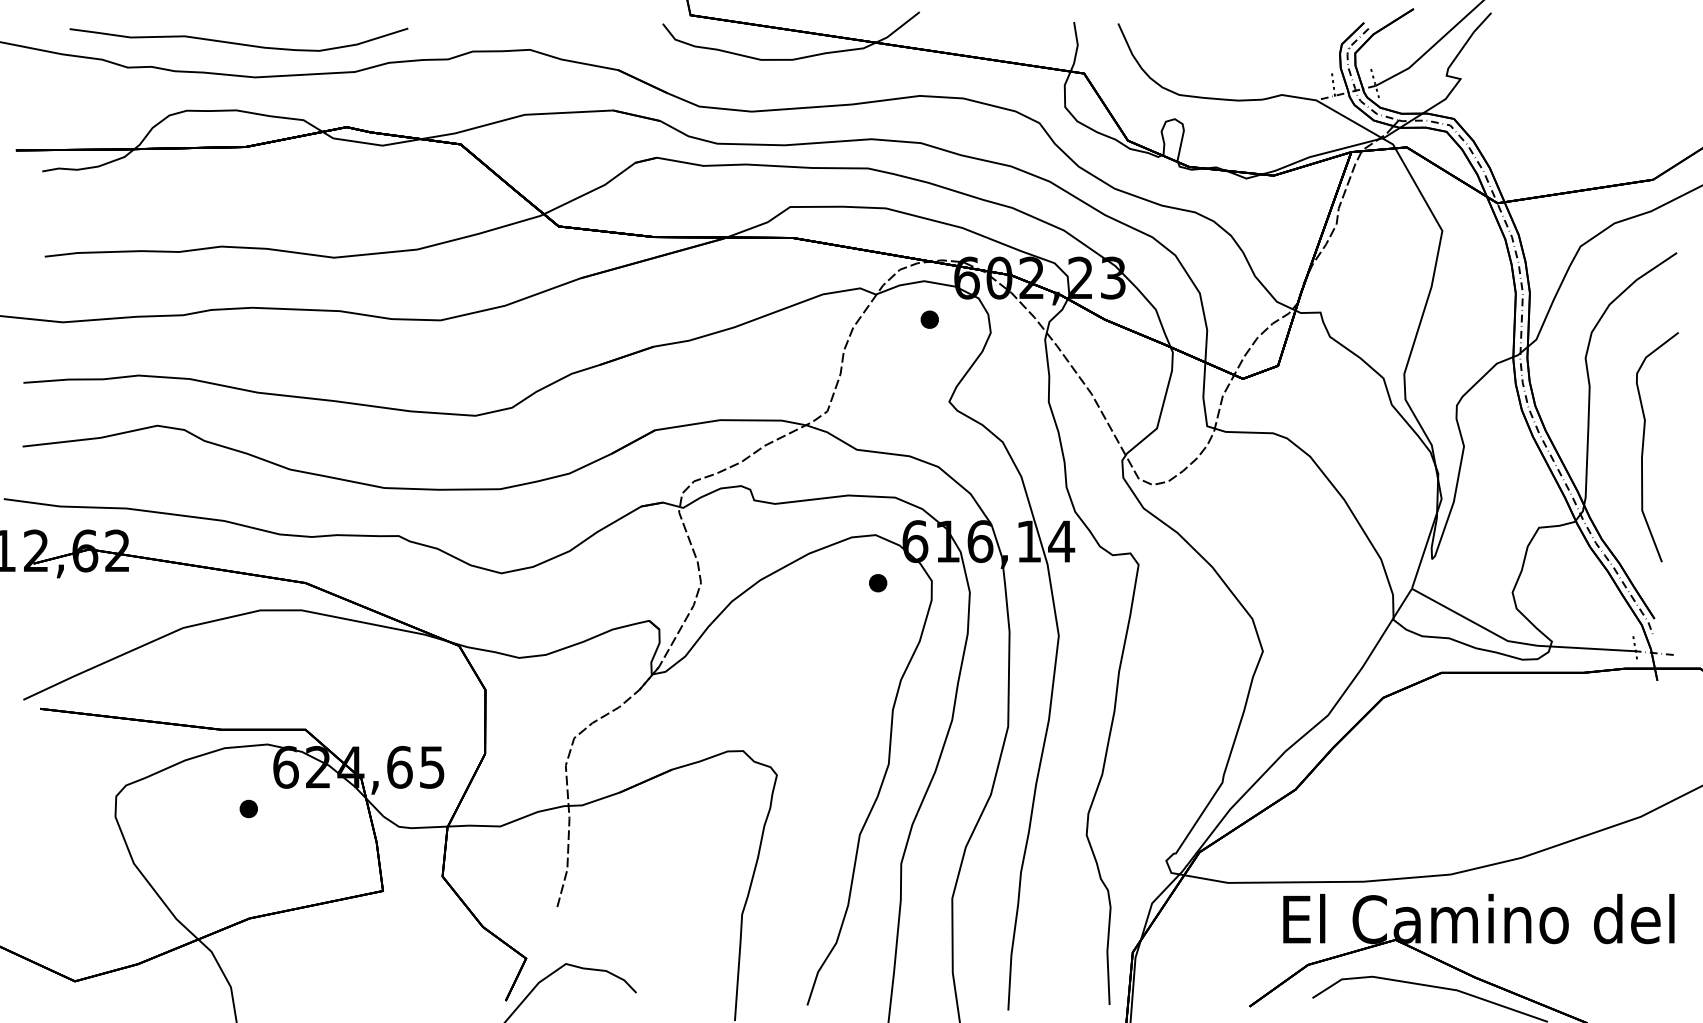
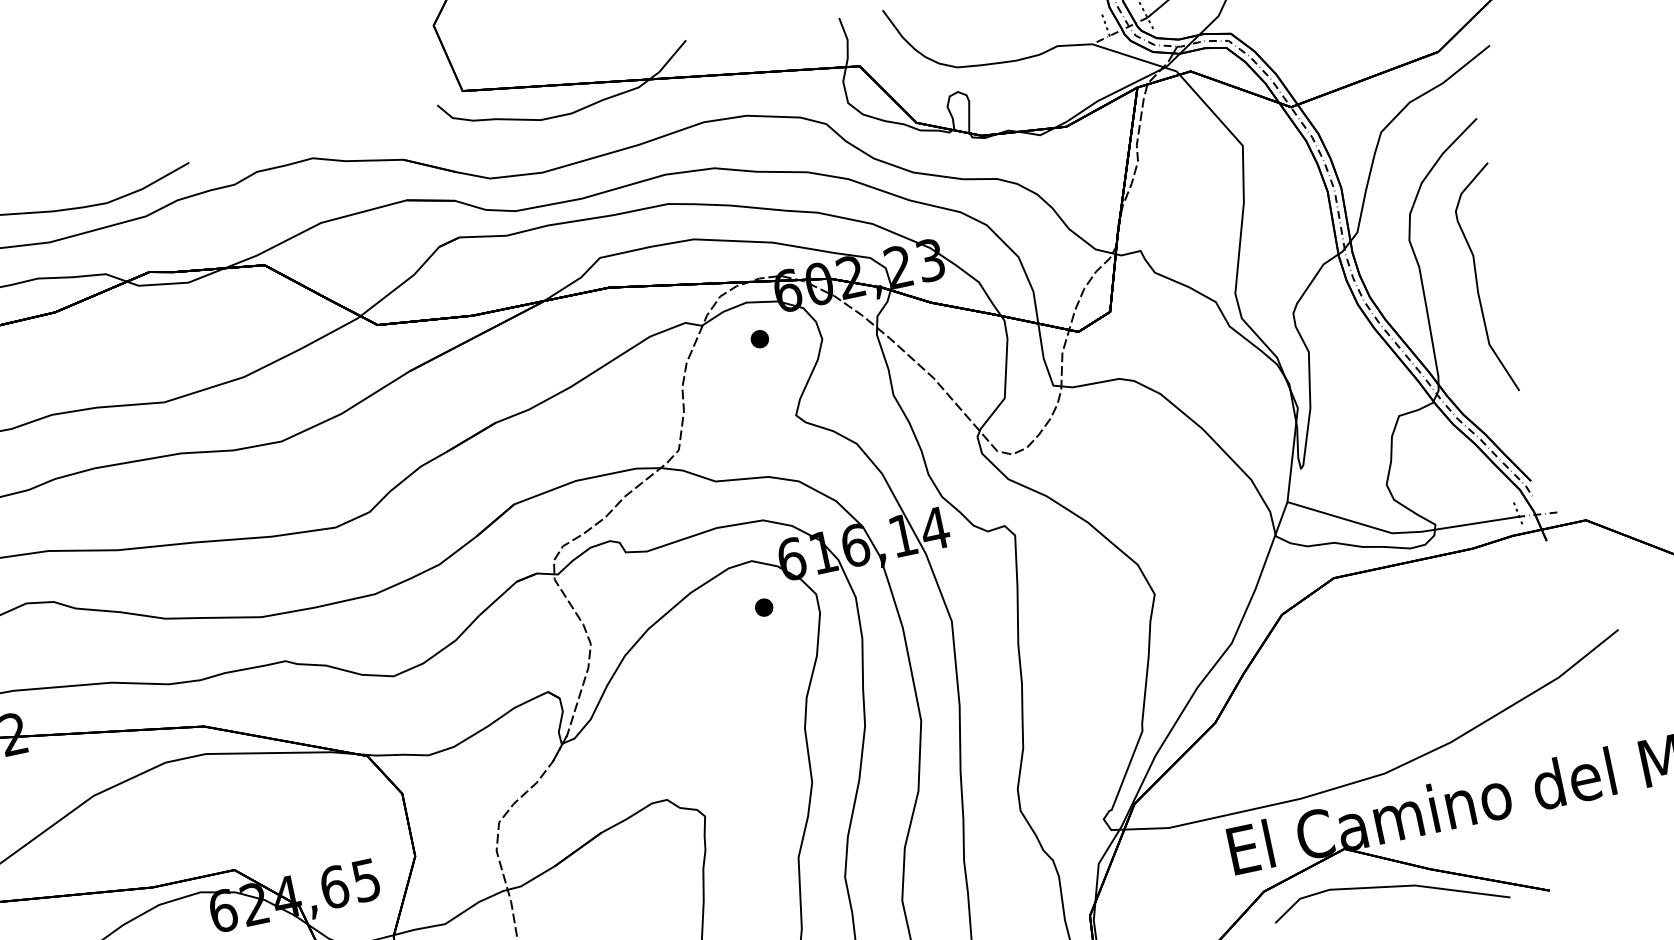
curve: (1644, 442) -> (1477, 277), moved

